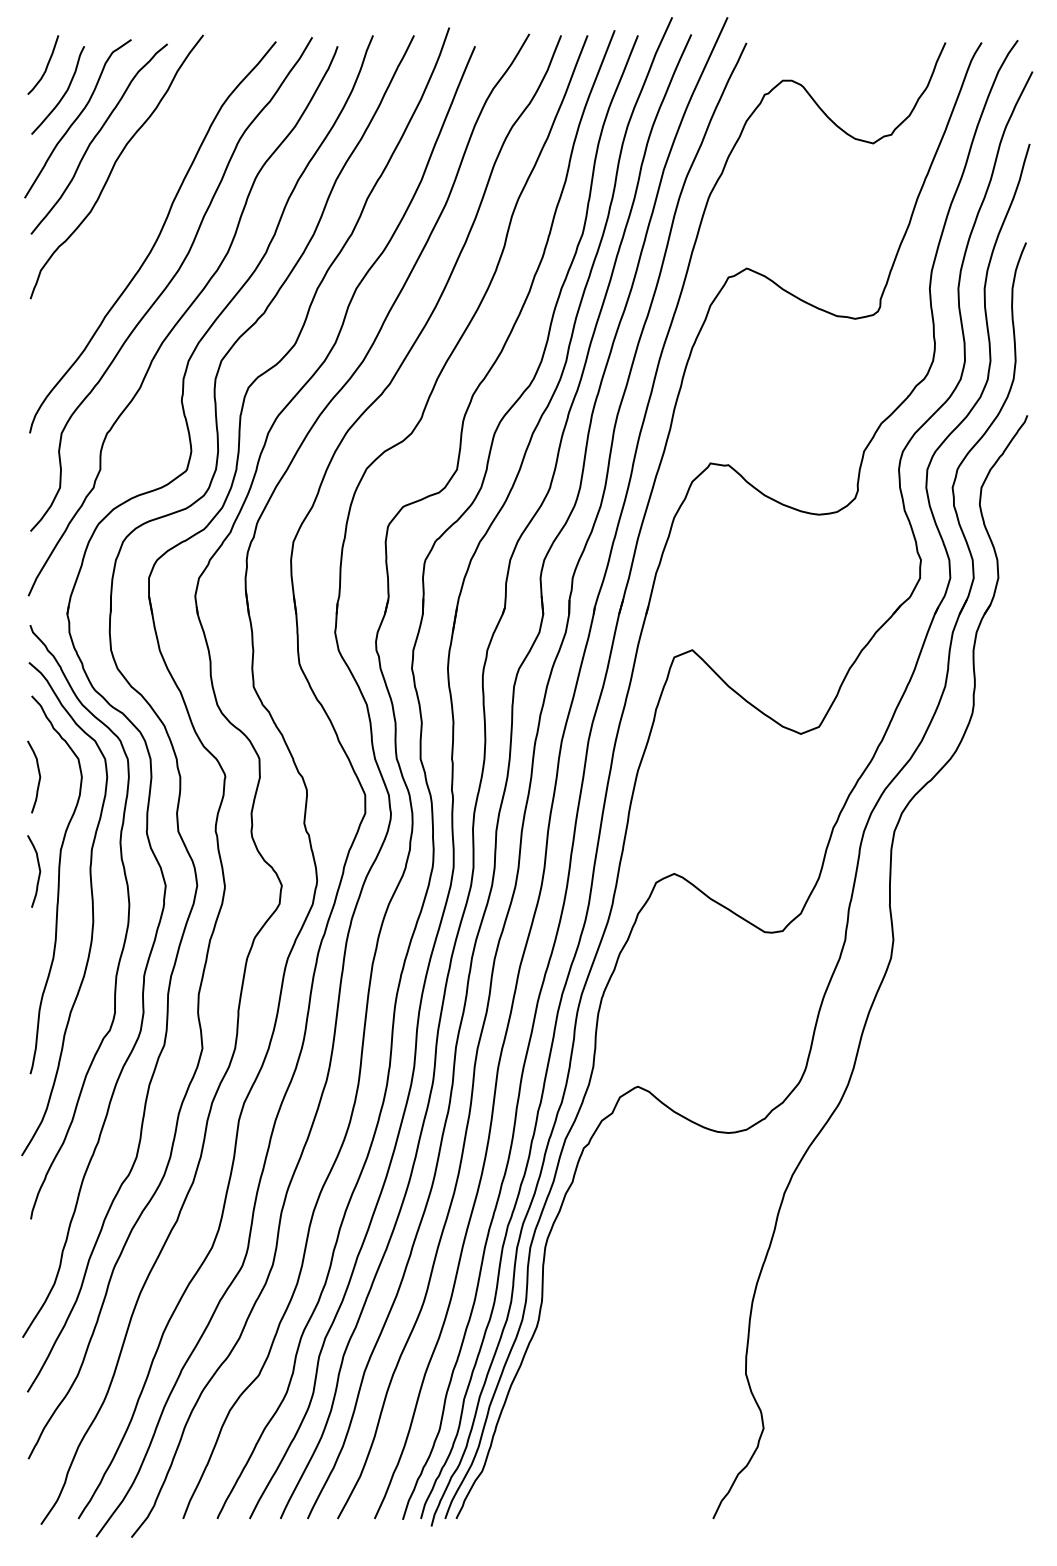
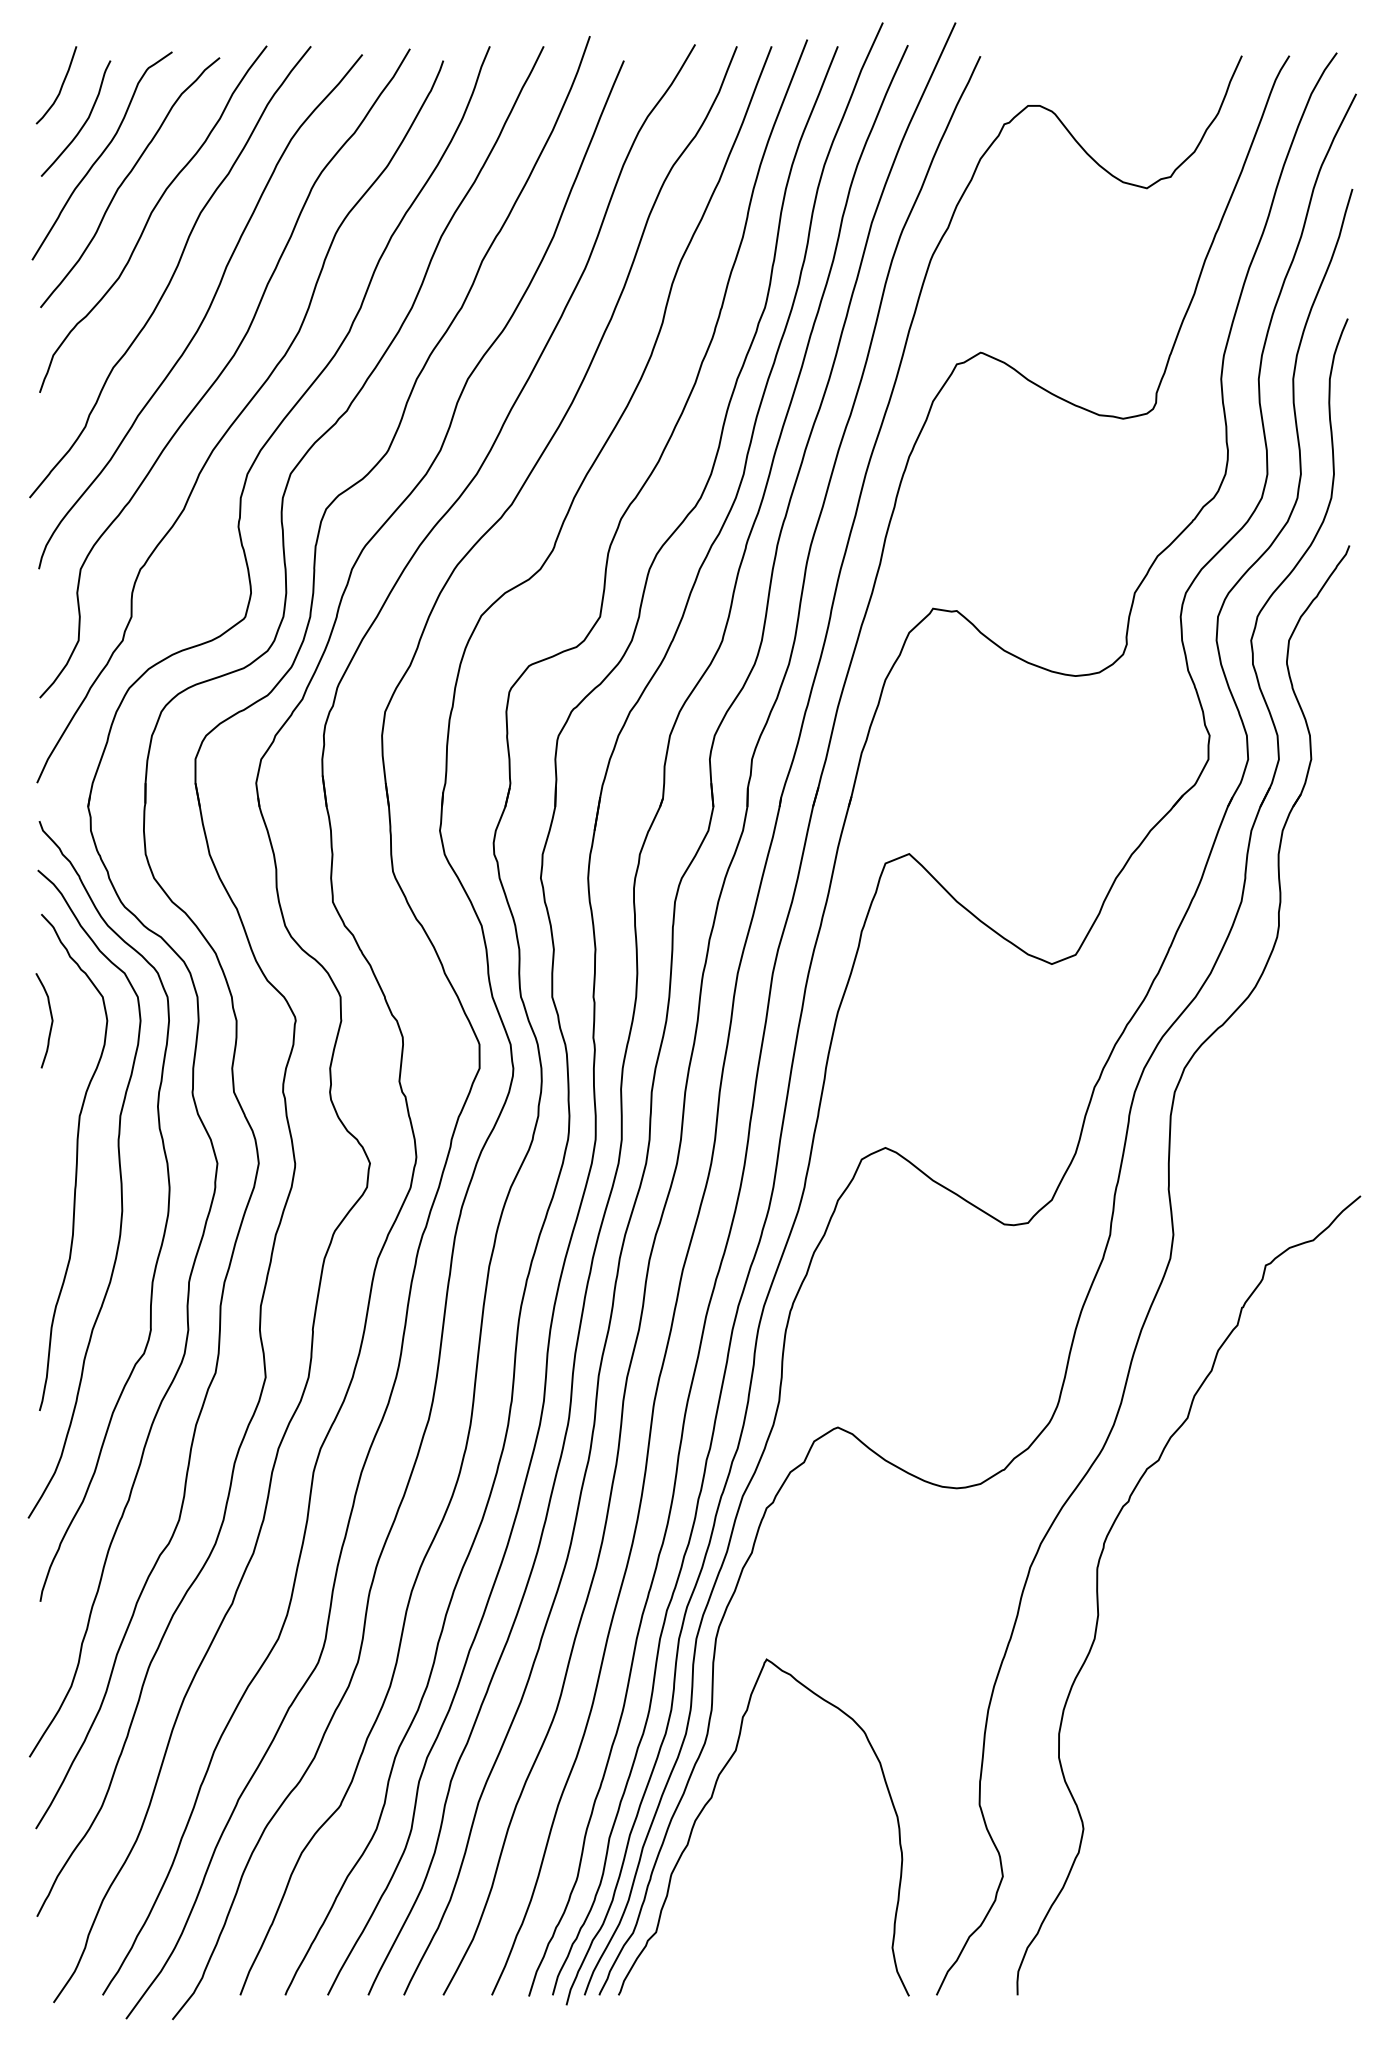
curve: (131, 209) -> (172, 274), added
curve: (39, 871) -> (51, 1144), removed
curve: (836, 1214) -> (1098, 1595), added
curve: (541, 1369) -> (711, 1799), added

